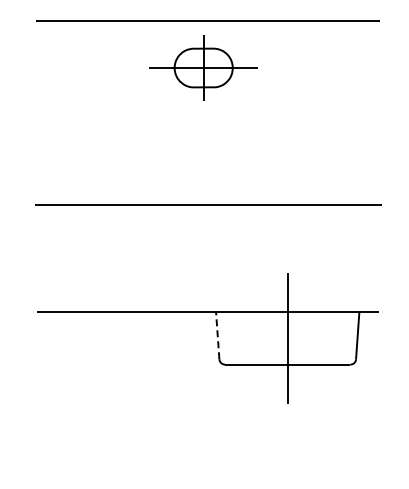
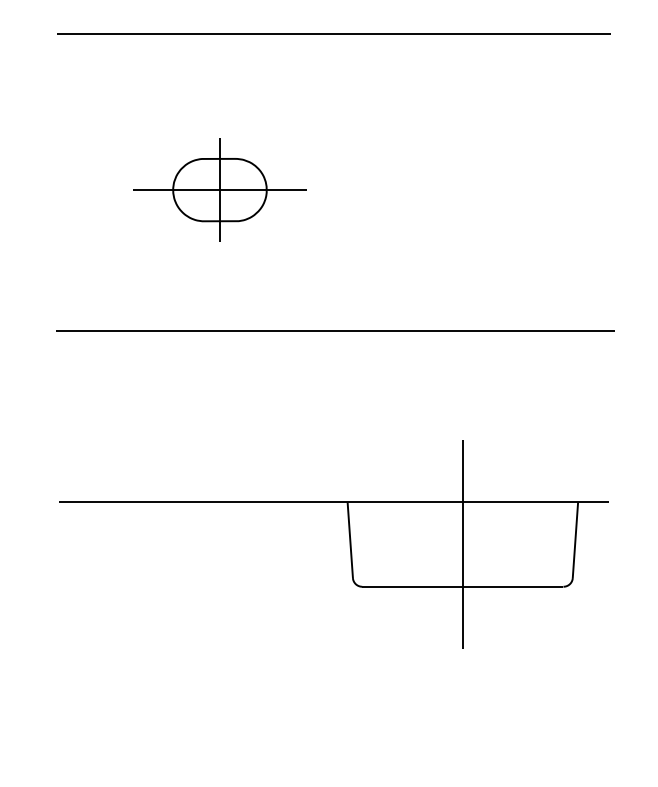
part: (203, 67) -> (219, 189), moved
line: (217, 335) -> (349, 539), dashed -> solid

